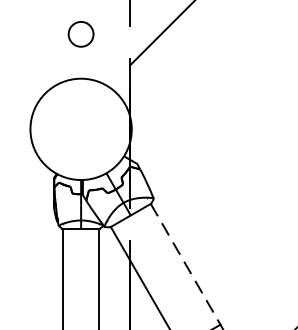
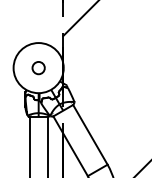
circle: (80, 35) -> (38, 68), moved
line: (185, 265) -> (90, 135), dashed -> solid

